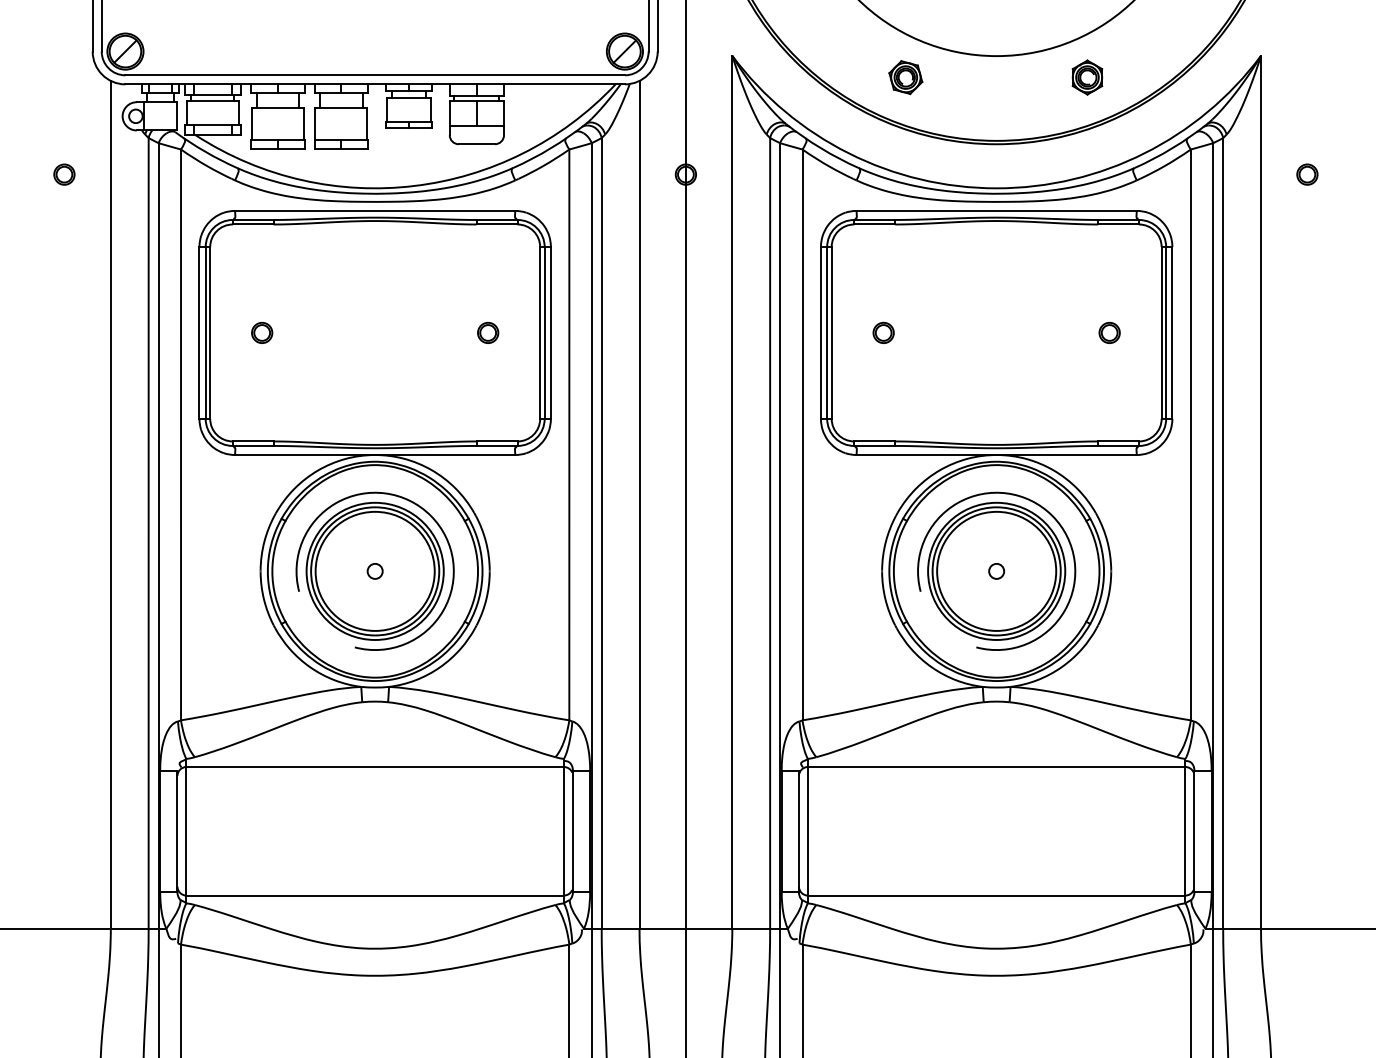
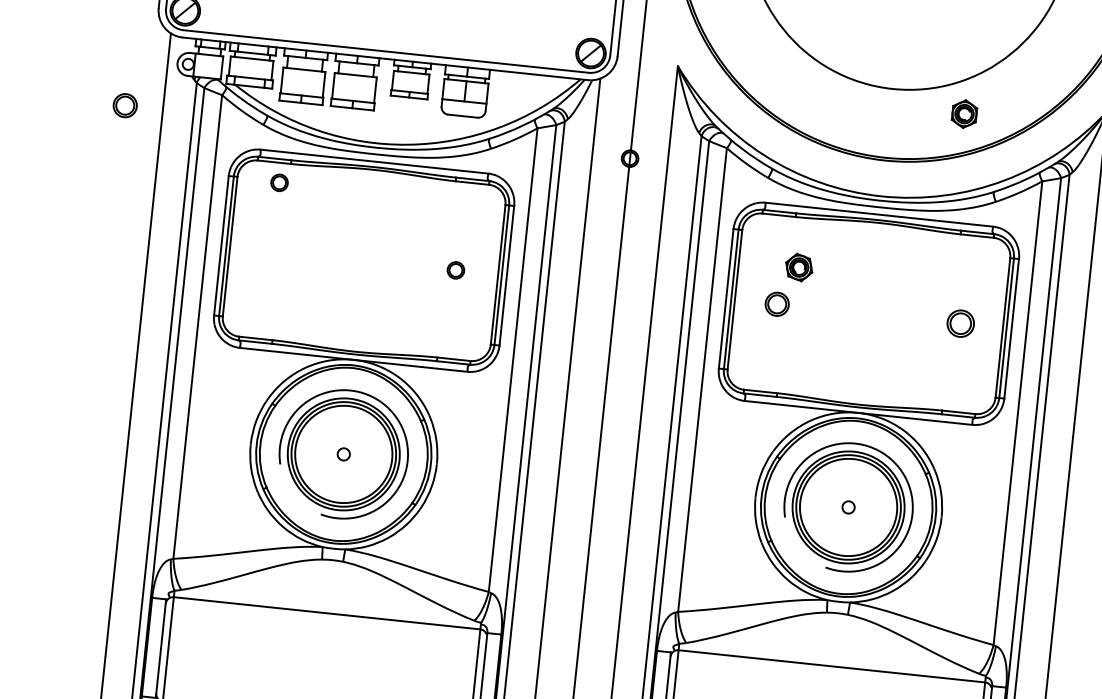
part: (905, 77) -> (798, 267), moved
part: (64, 174) -> (125, 105), size x1.4
part: (262, 332) -> (279, 182), moved
part: (883, 332) -> (777, 303), size x1.4
part: (1109, 332) -> (960, 323), size x1.6

